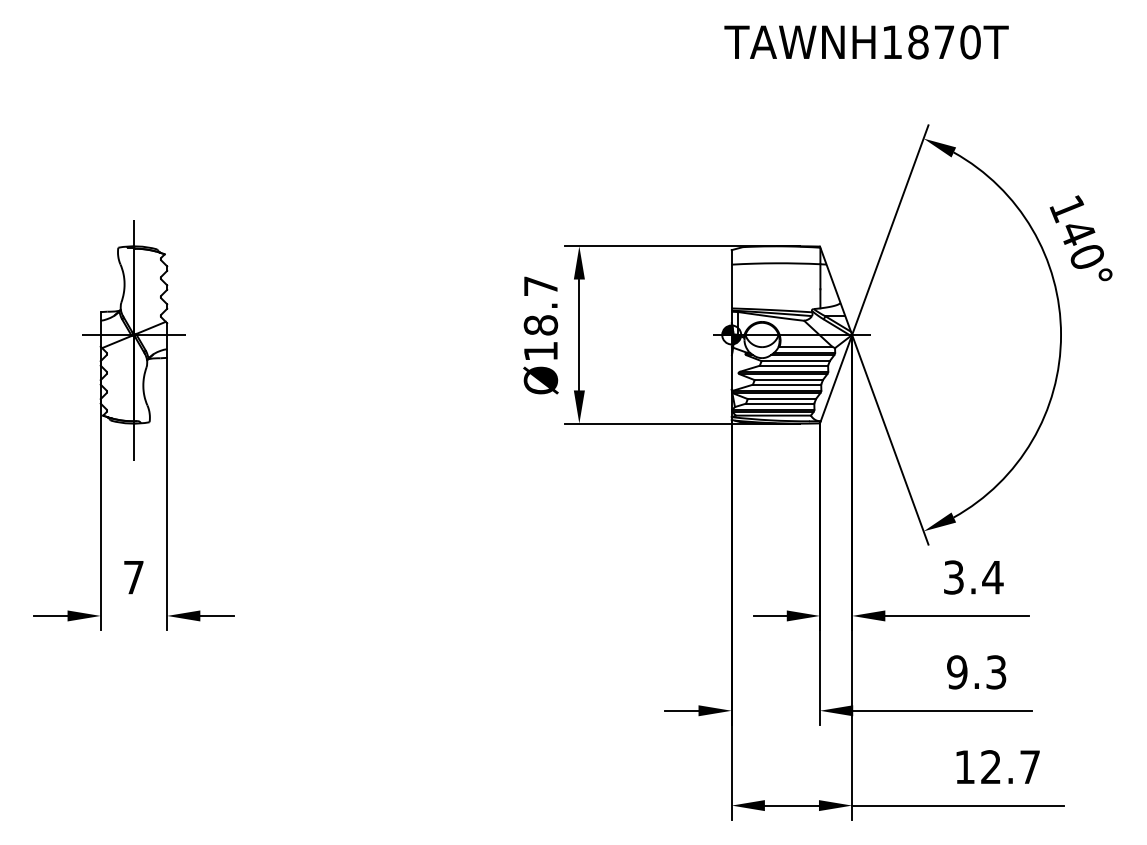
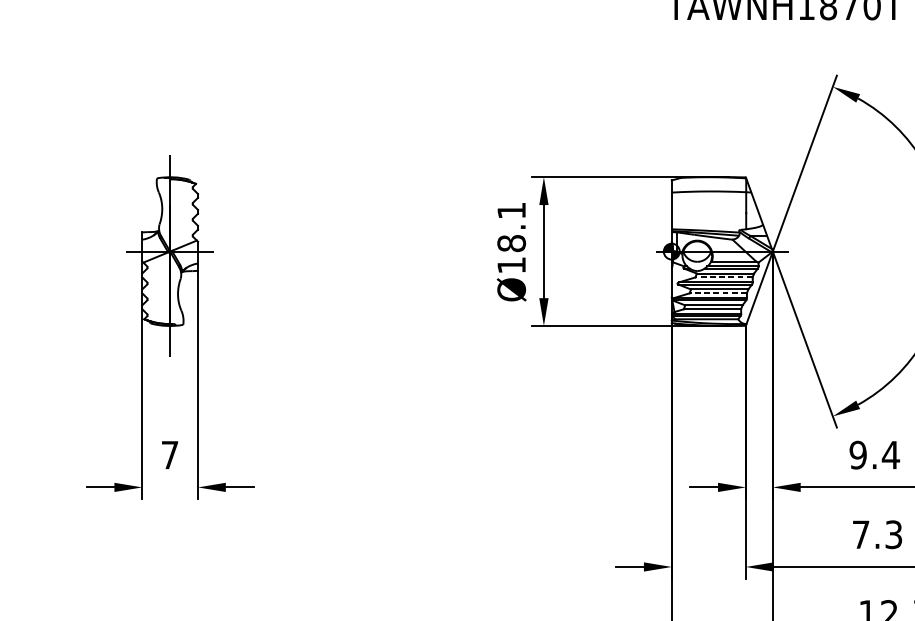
text: (540, 285) -> (511, 210), Ø18.7 -> Ø18.1
line: (793, 365) -> (723, 277), solid -> dashed
line: (786, 384) -> (717, 293), solid -> dashed
text: (953, 577) -> (857, 455), 3.4 -> 9.4
text: (957, 672) -> (861, 534), 9.3 -> 7.3

